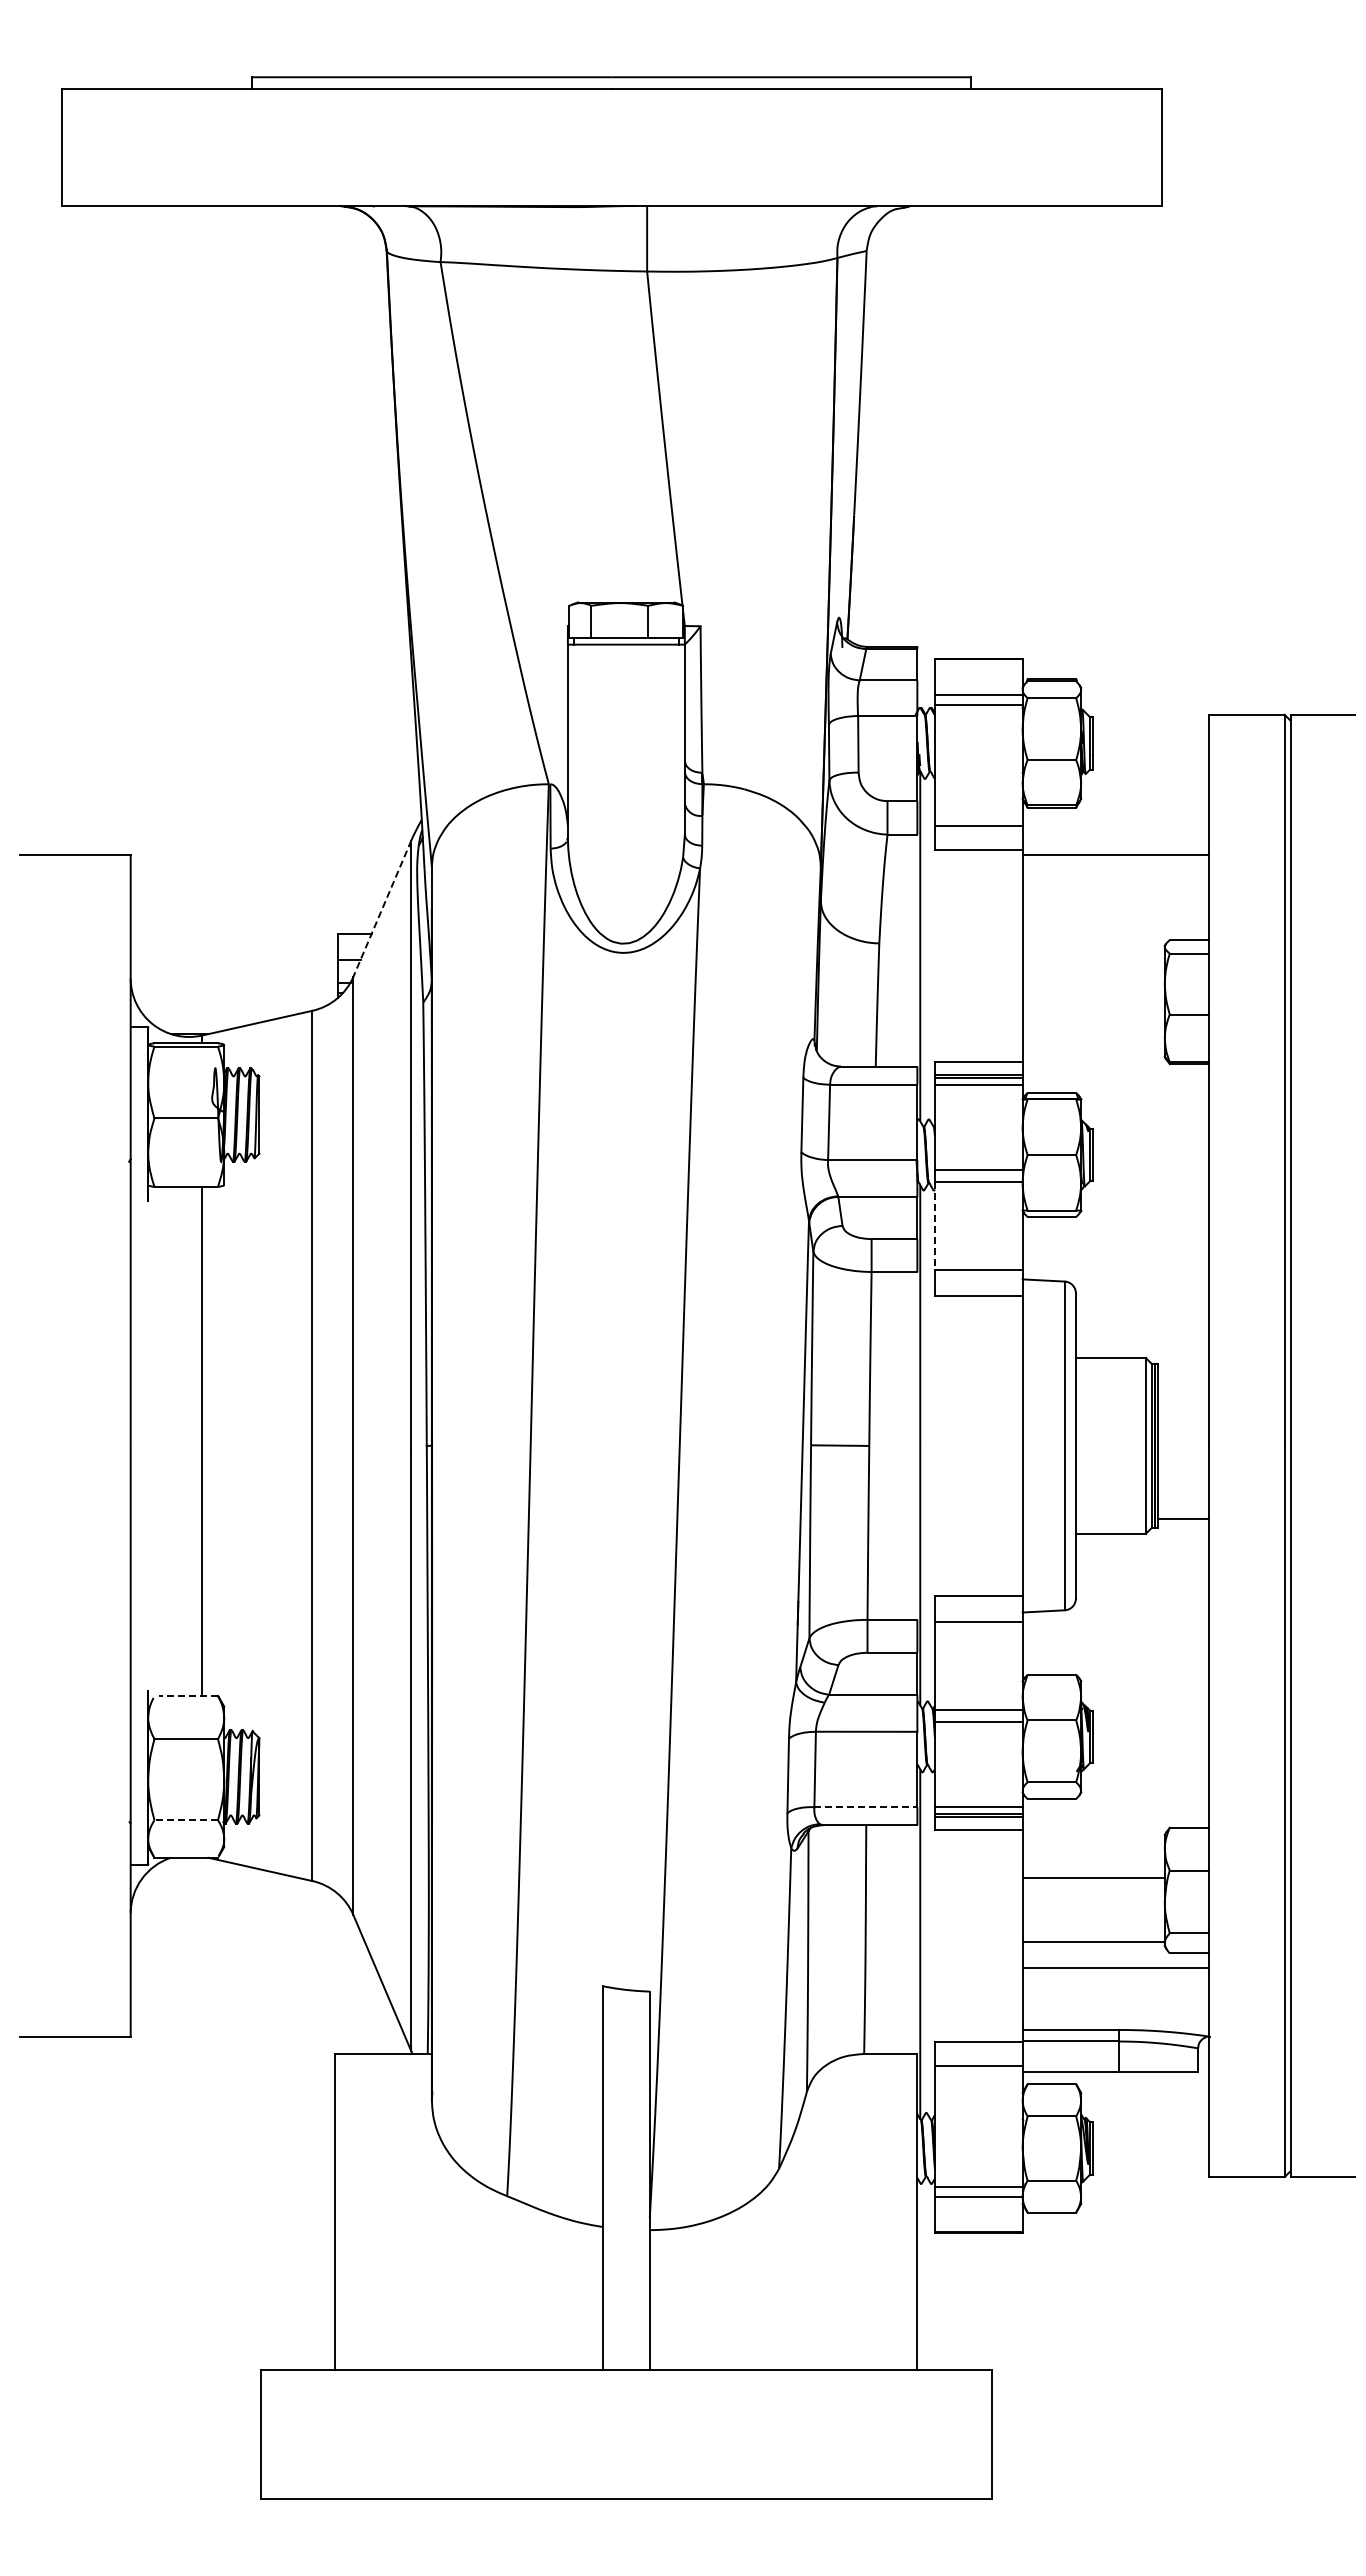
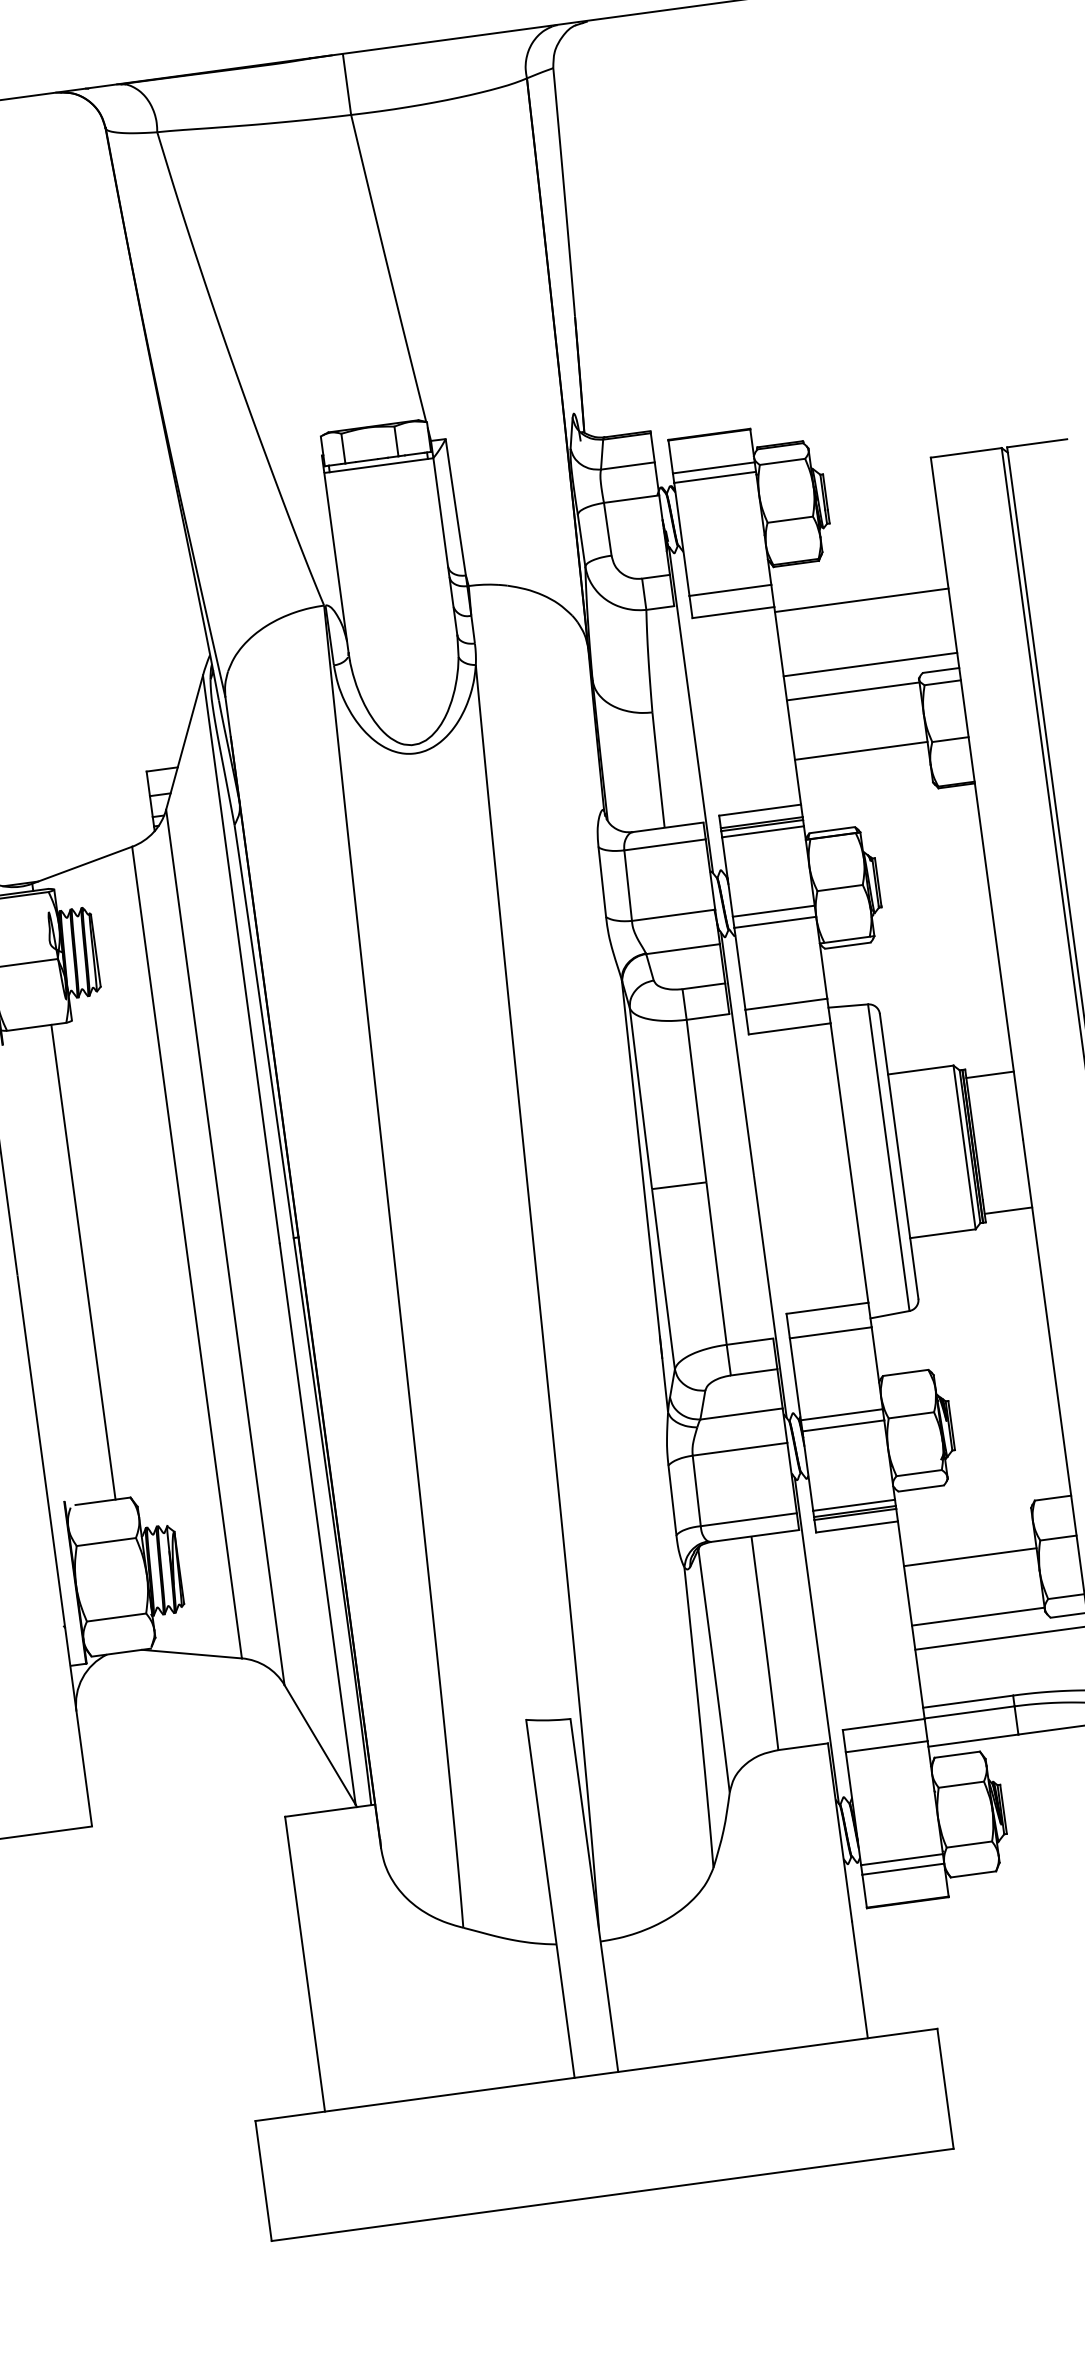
line: (382, 908) -> (184, 742), dashed -> solid
line: (1115, 924) -> (870, 664), added
line: (1093, 949) -> (852, 691), added
line: (1093, 1013) -> (861, 750), added
line: (934, 1225) -> (739, 968), dashed -> solid
line: (1182, 1373) -> (989, 1075), added
line: (188, 1695) -> (102, 1500), dashed -> solid
line: (866, 1807) -> (749, 1519), dashed -> solid
line: (186, 1820) -> (116, 1617), dashed -> solid

